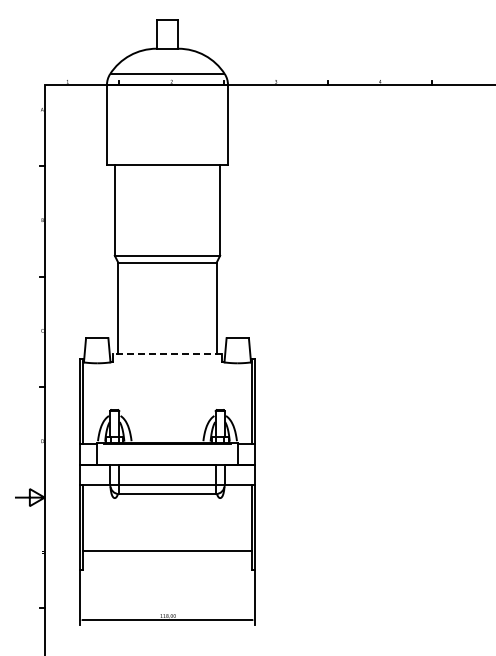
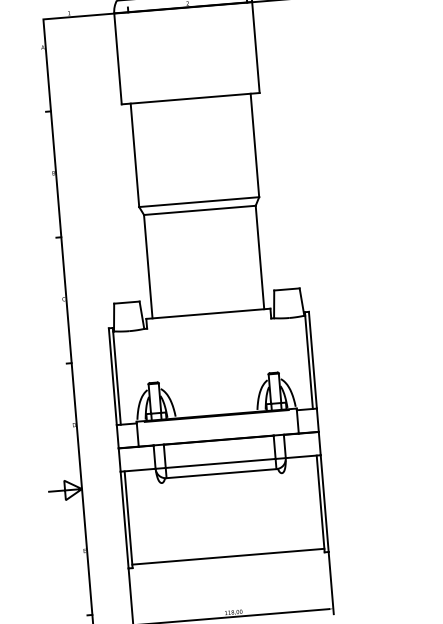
line: (166, 353) -> (207, 313), dashed -> solid
line: (167, 551) -> (228, 557), moved

